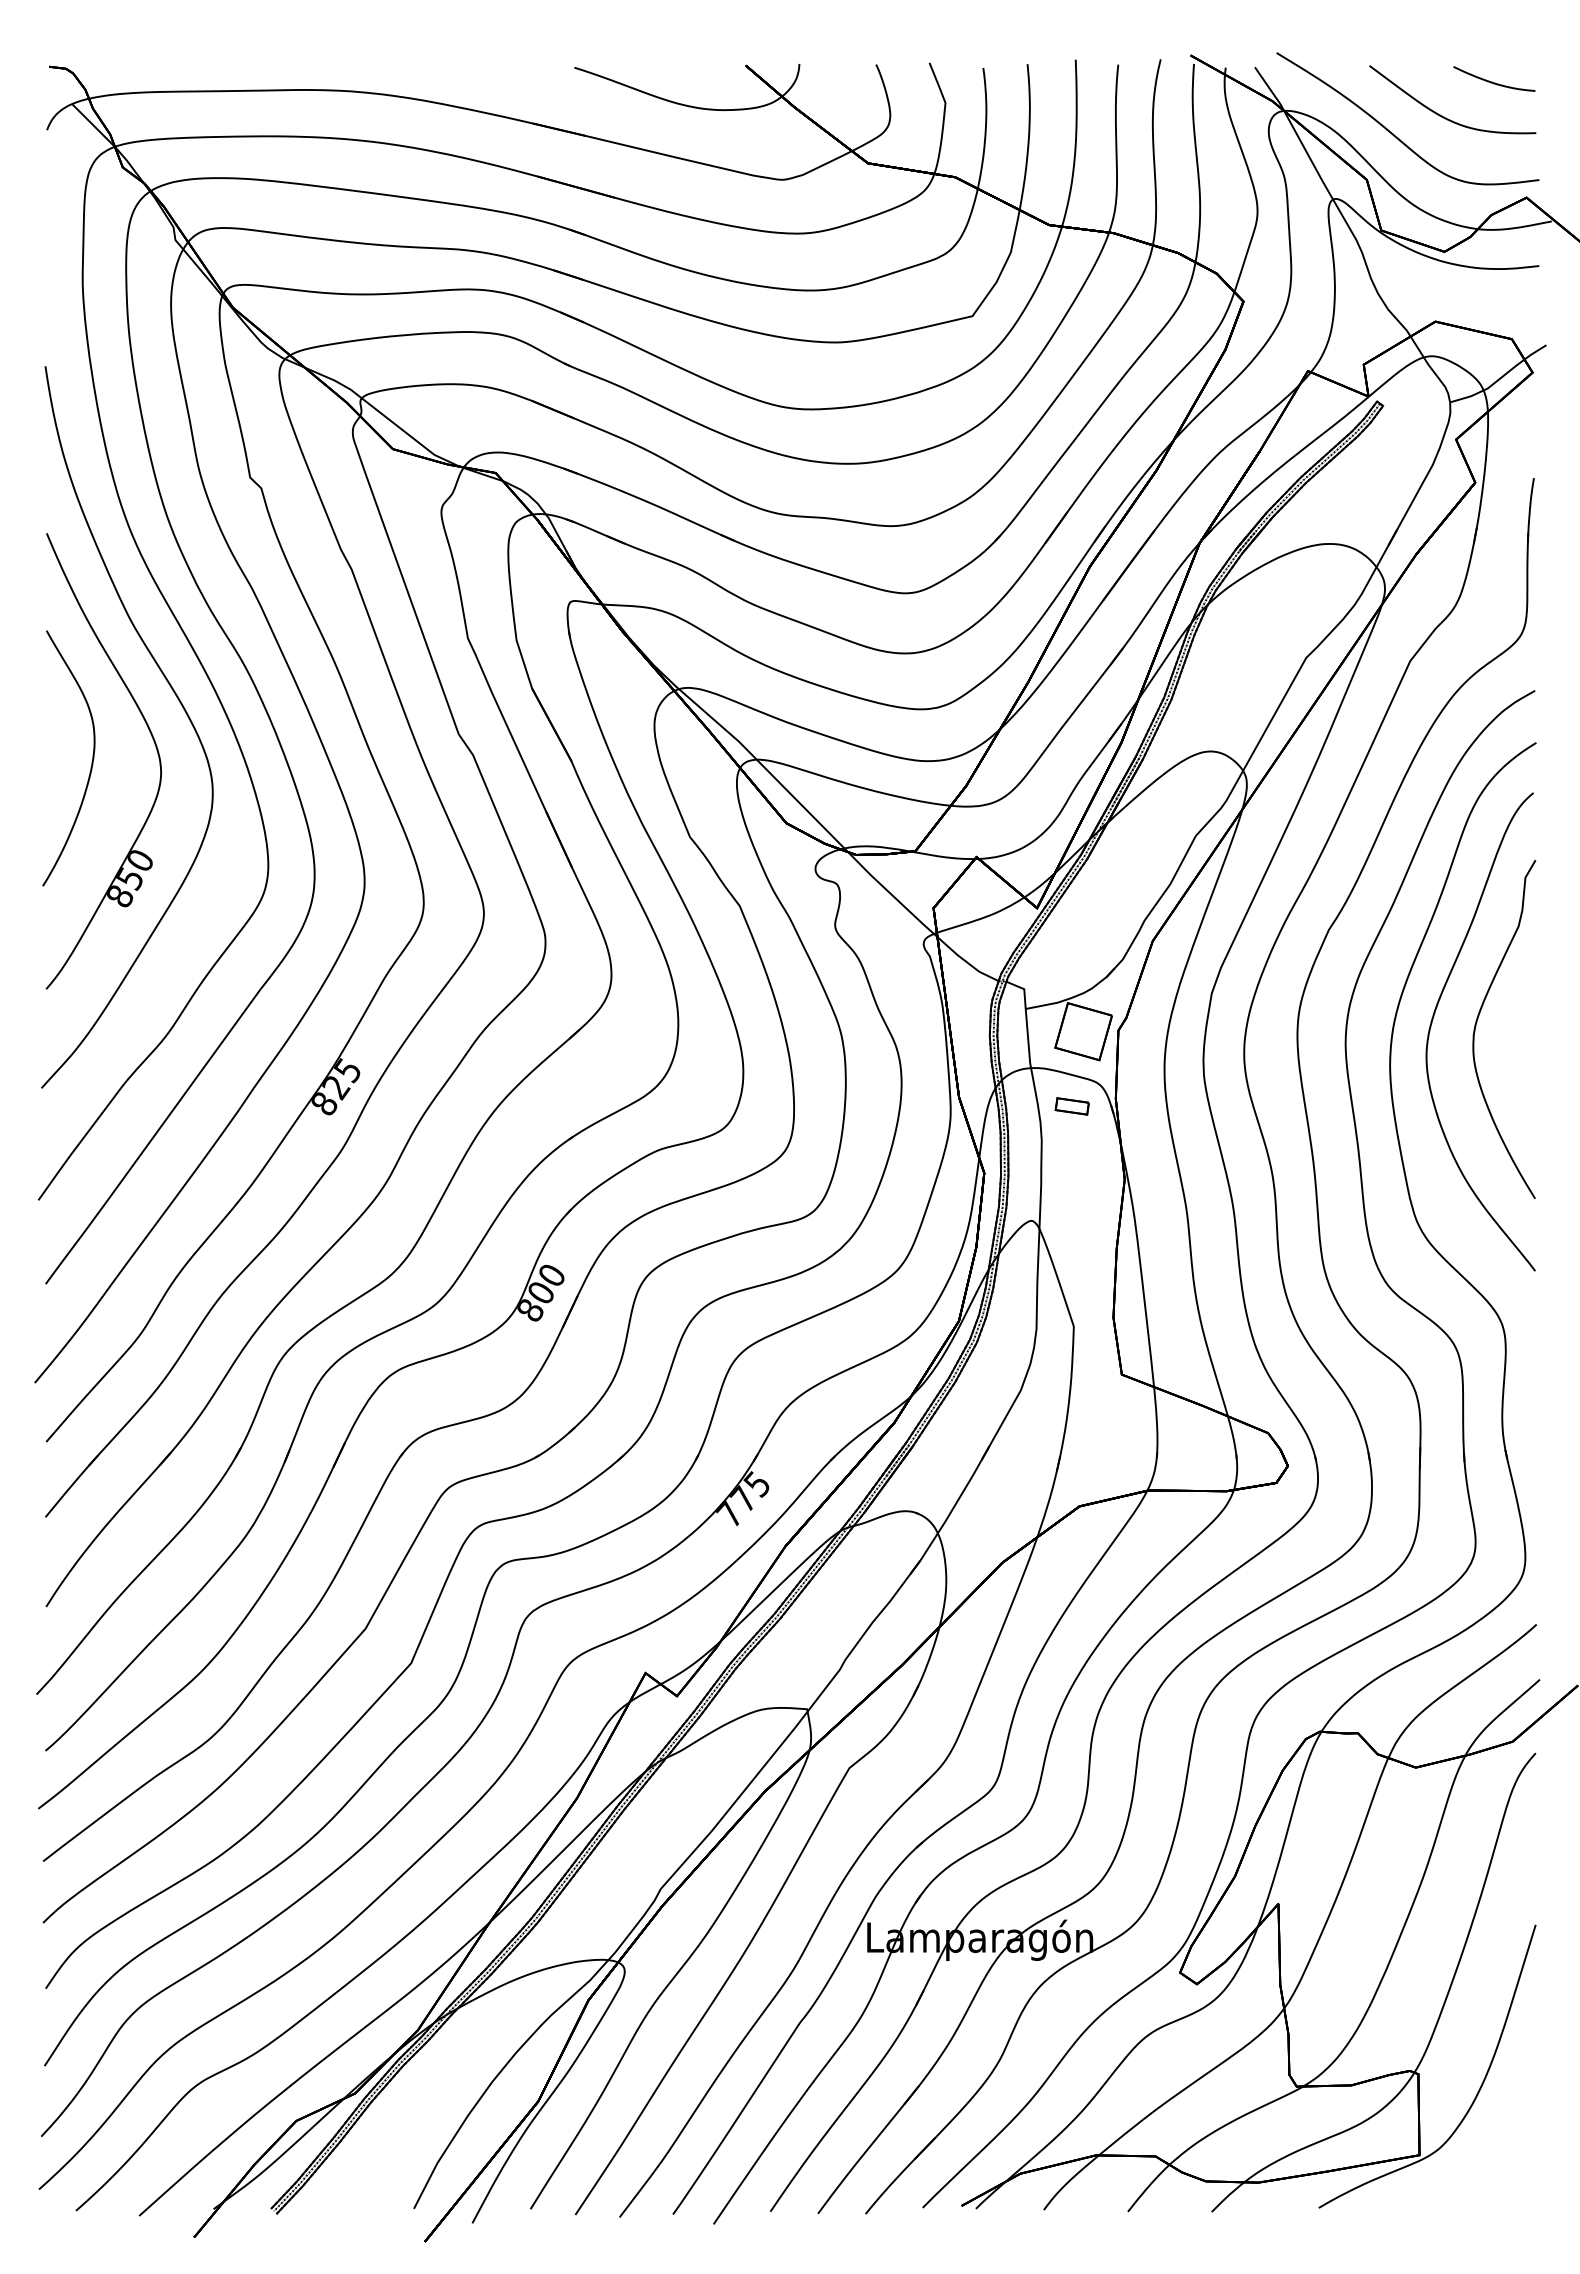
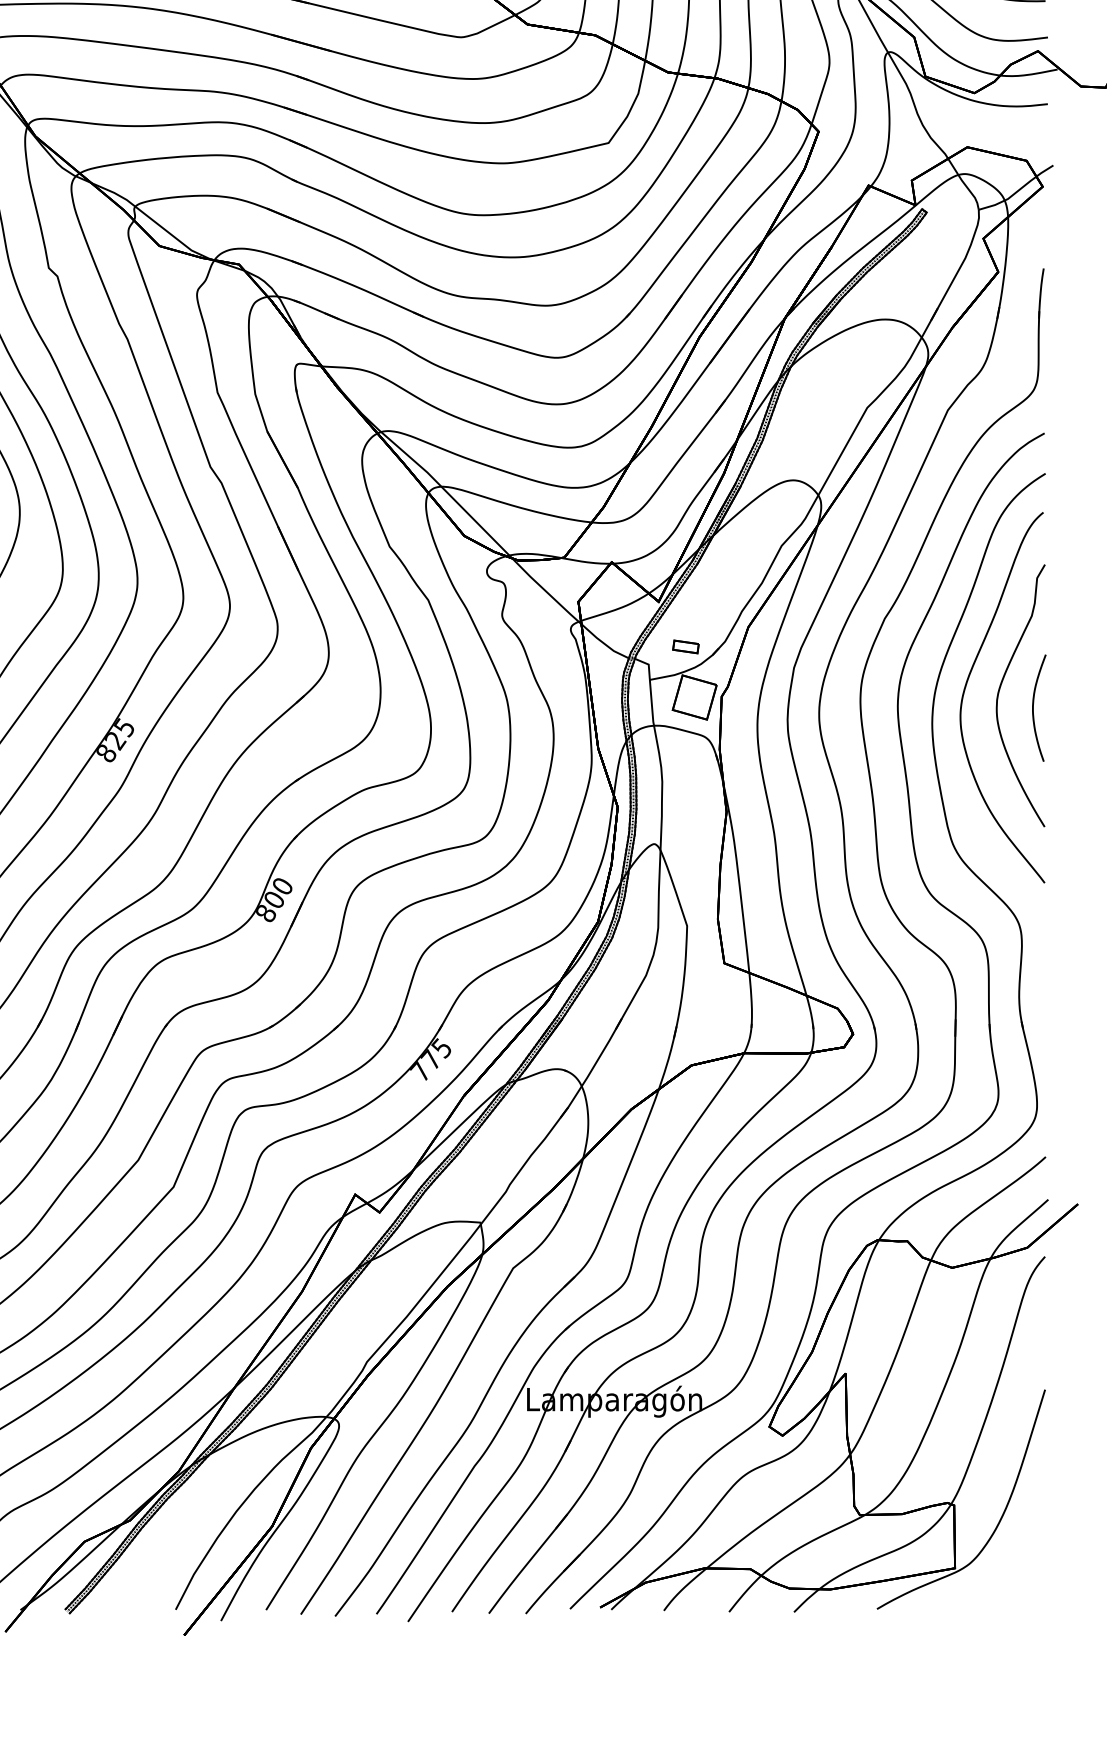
part: (1520, 1045) -> (1033, 708), added
part: (1071, 1106) -> (685, 646), moved

